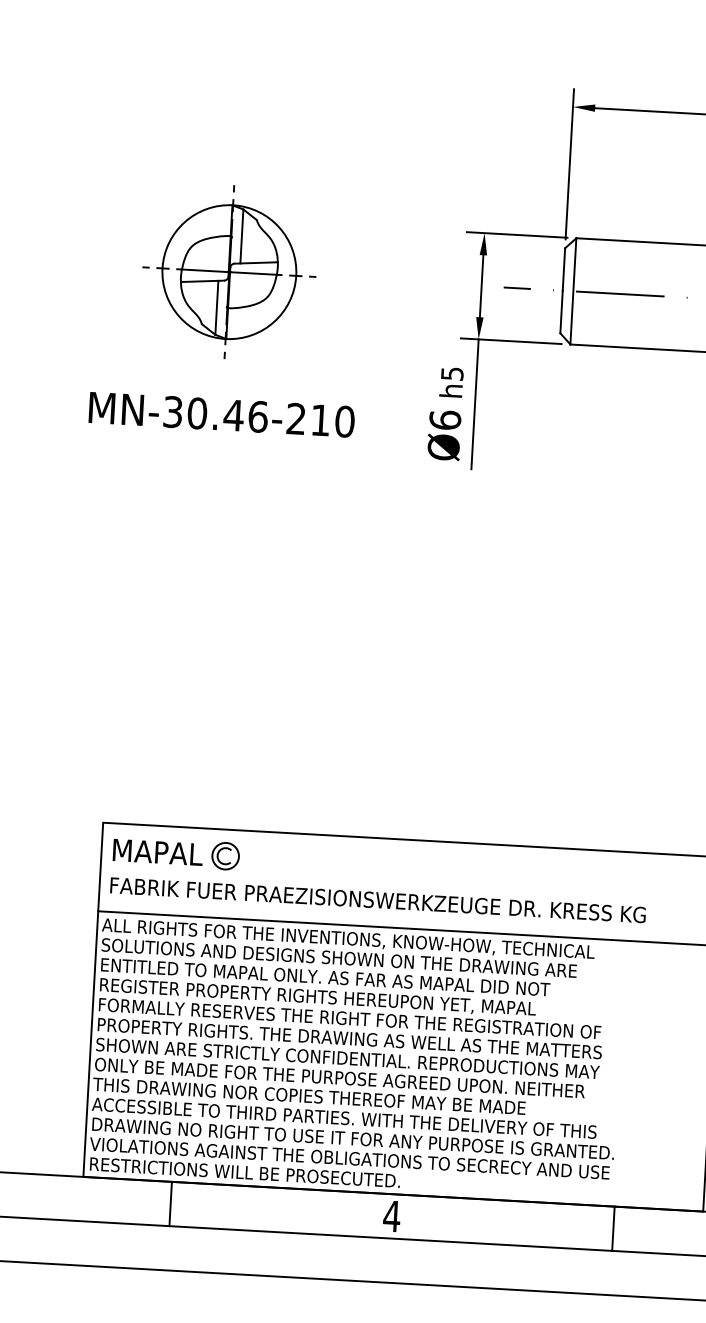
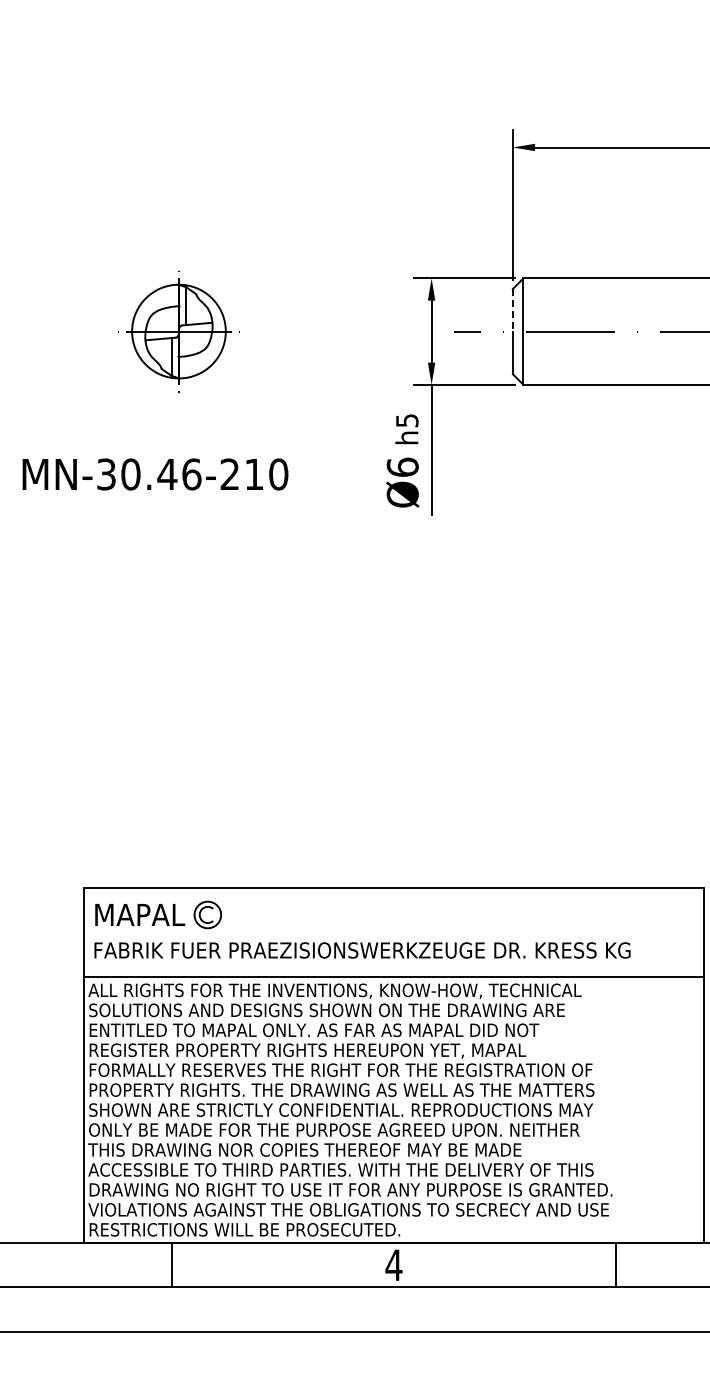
line: (563, 269) -> (512, 310), solid -> dashed
part: (228, 272) -> (178, 331), size x0.7
text: (221, 414) -> (155, 474), moved

